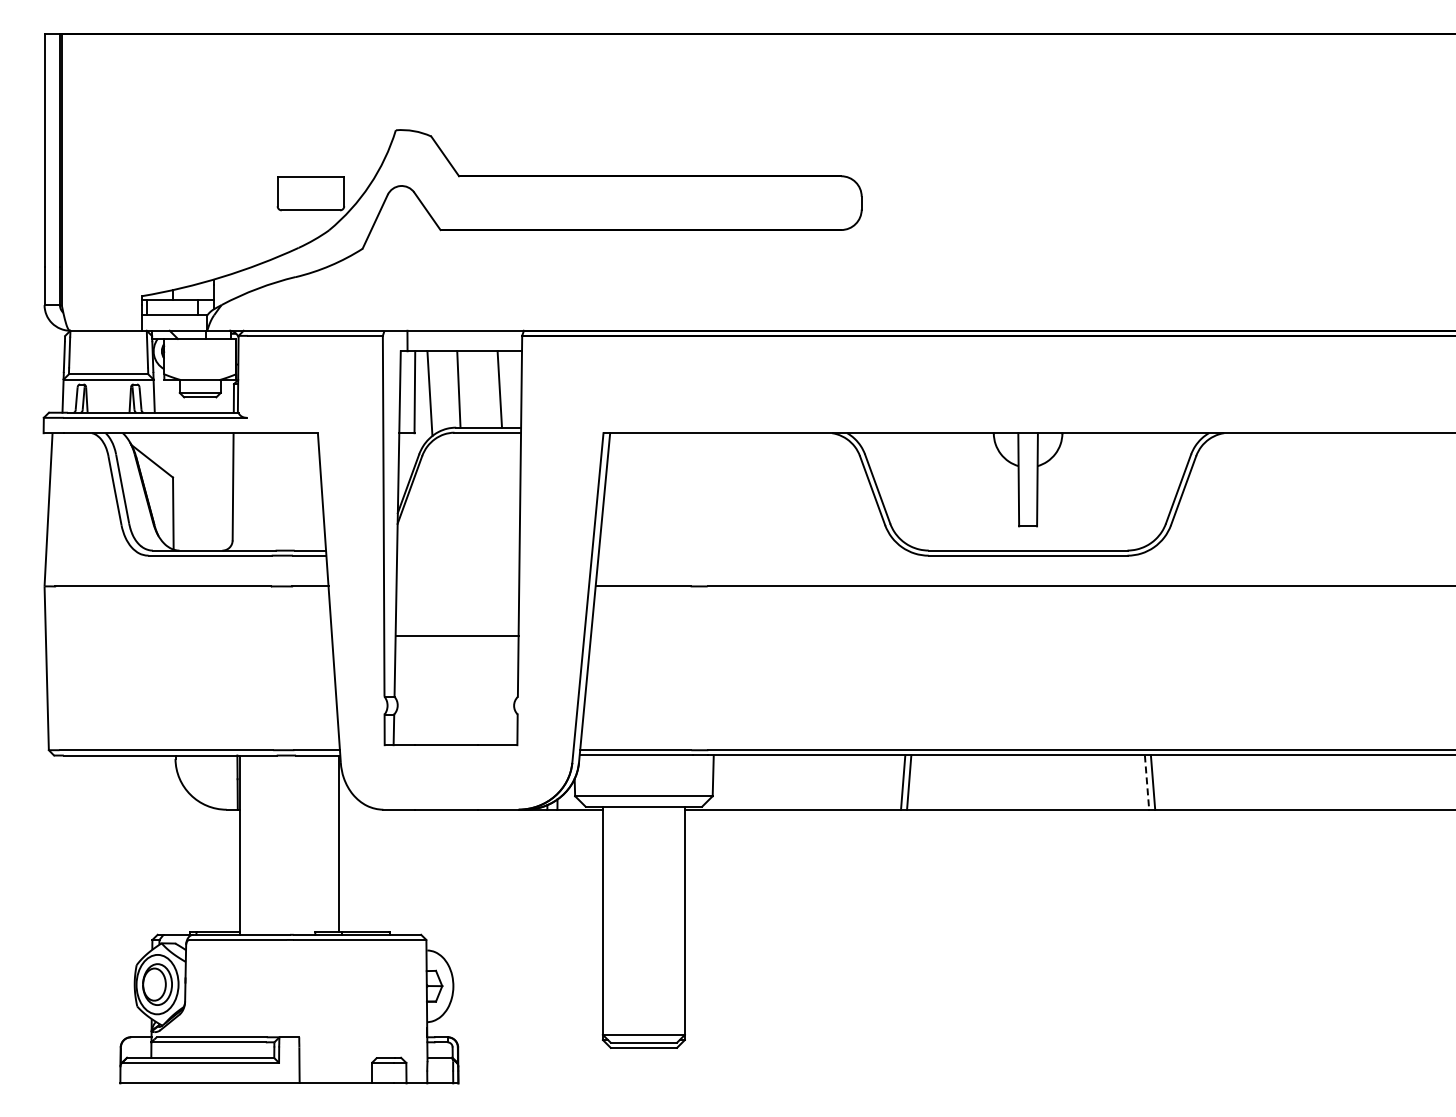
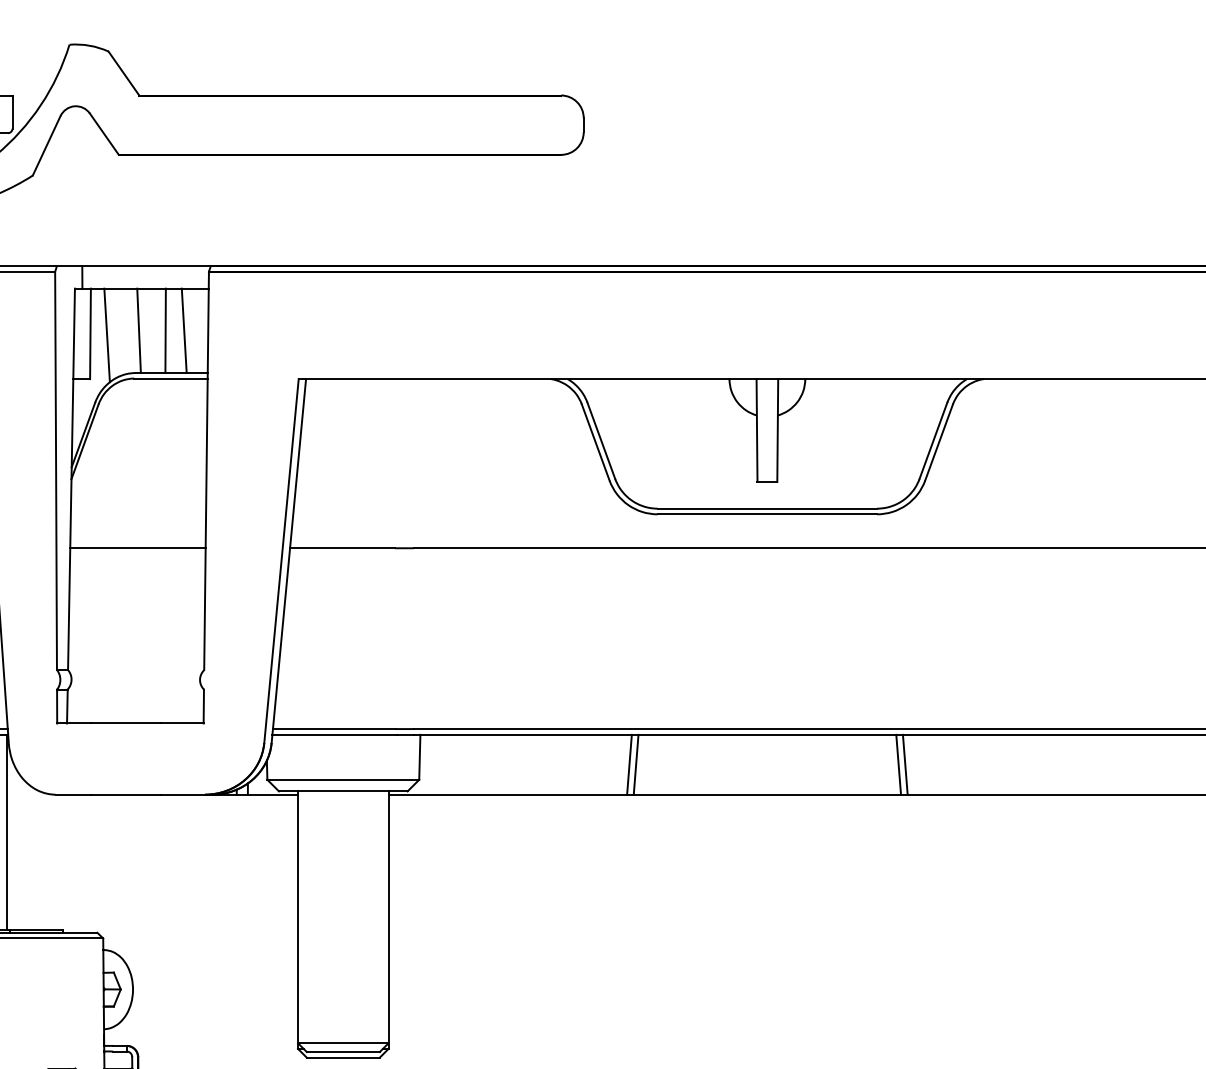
line: (482, 389) -> (165, 330), added
line: (457, 636) -> (137, 548), moved
line: (1147, 783) -> (899, 765), dashed -> solid

